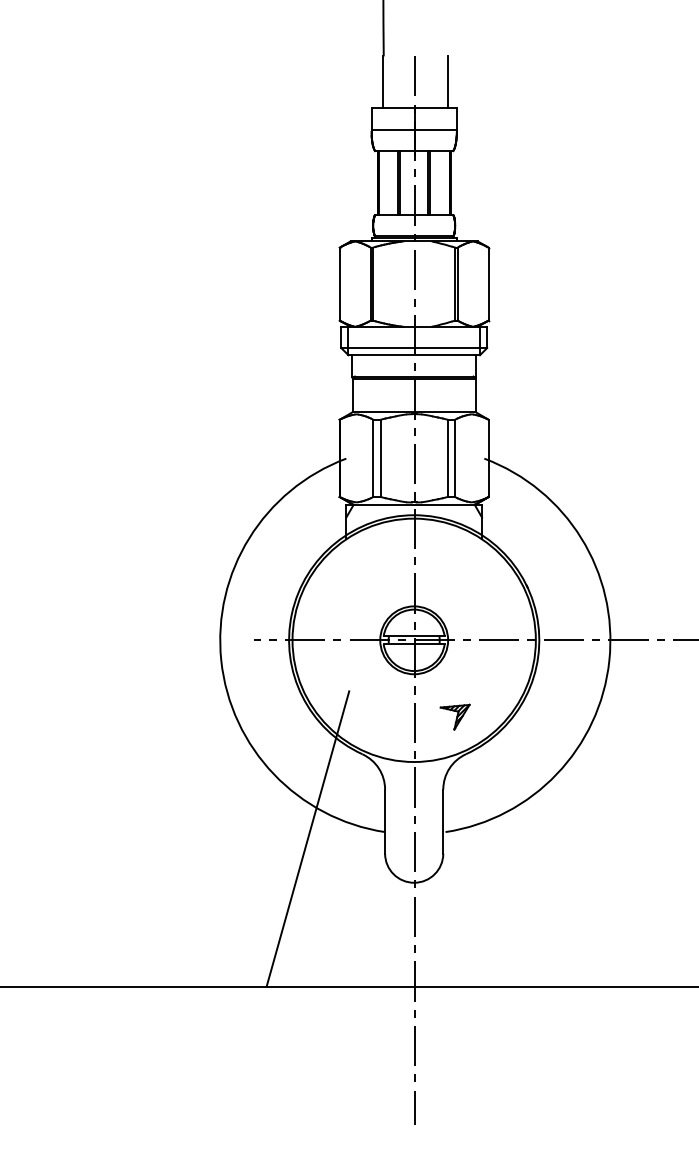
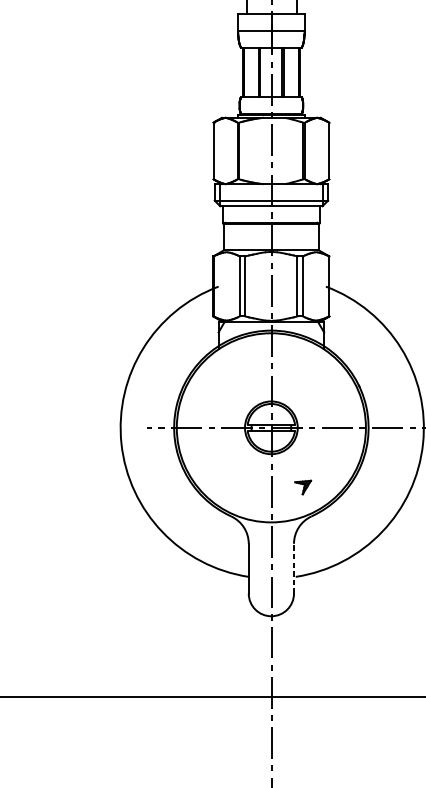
part: (454, 716) -> (302, 487), size x0.7
line: (443, 821) -> (294, 568), solid -> dashed
line: (307, 838) -> (188, 581), removed

